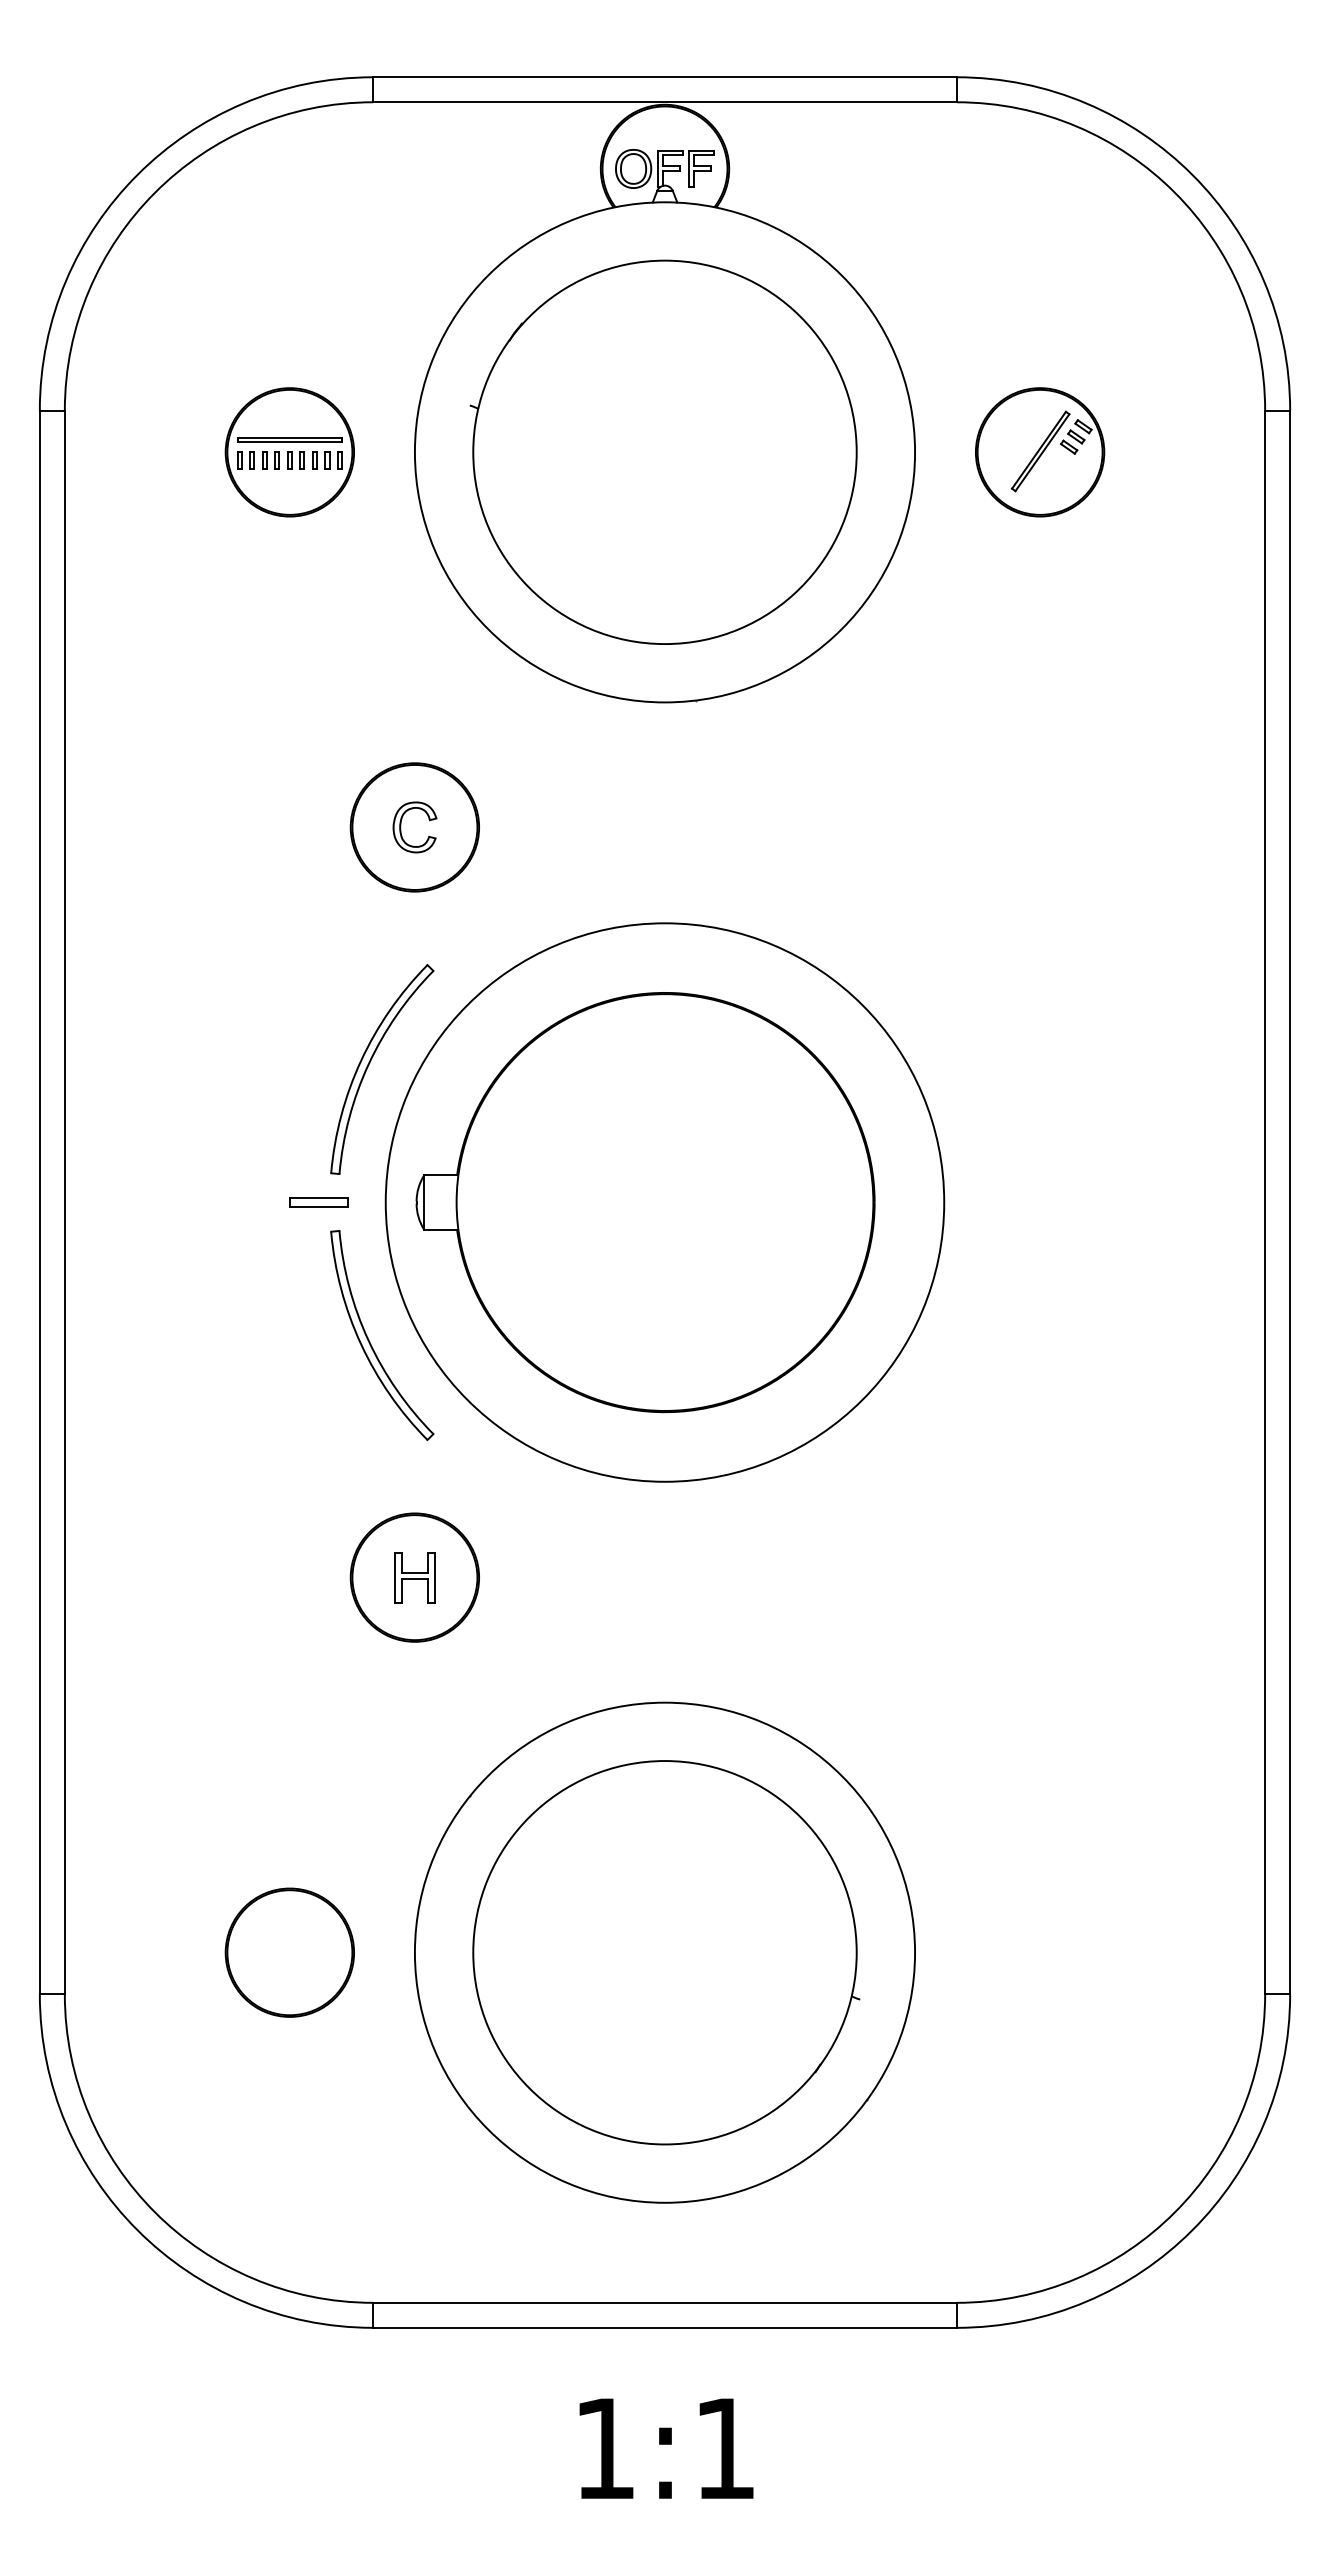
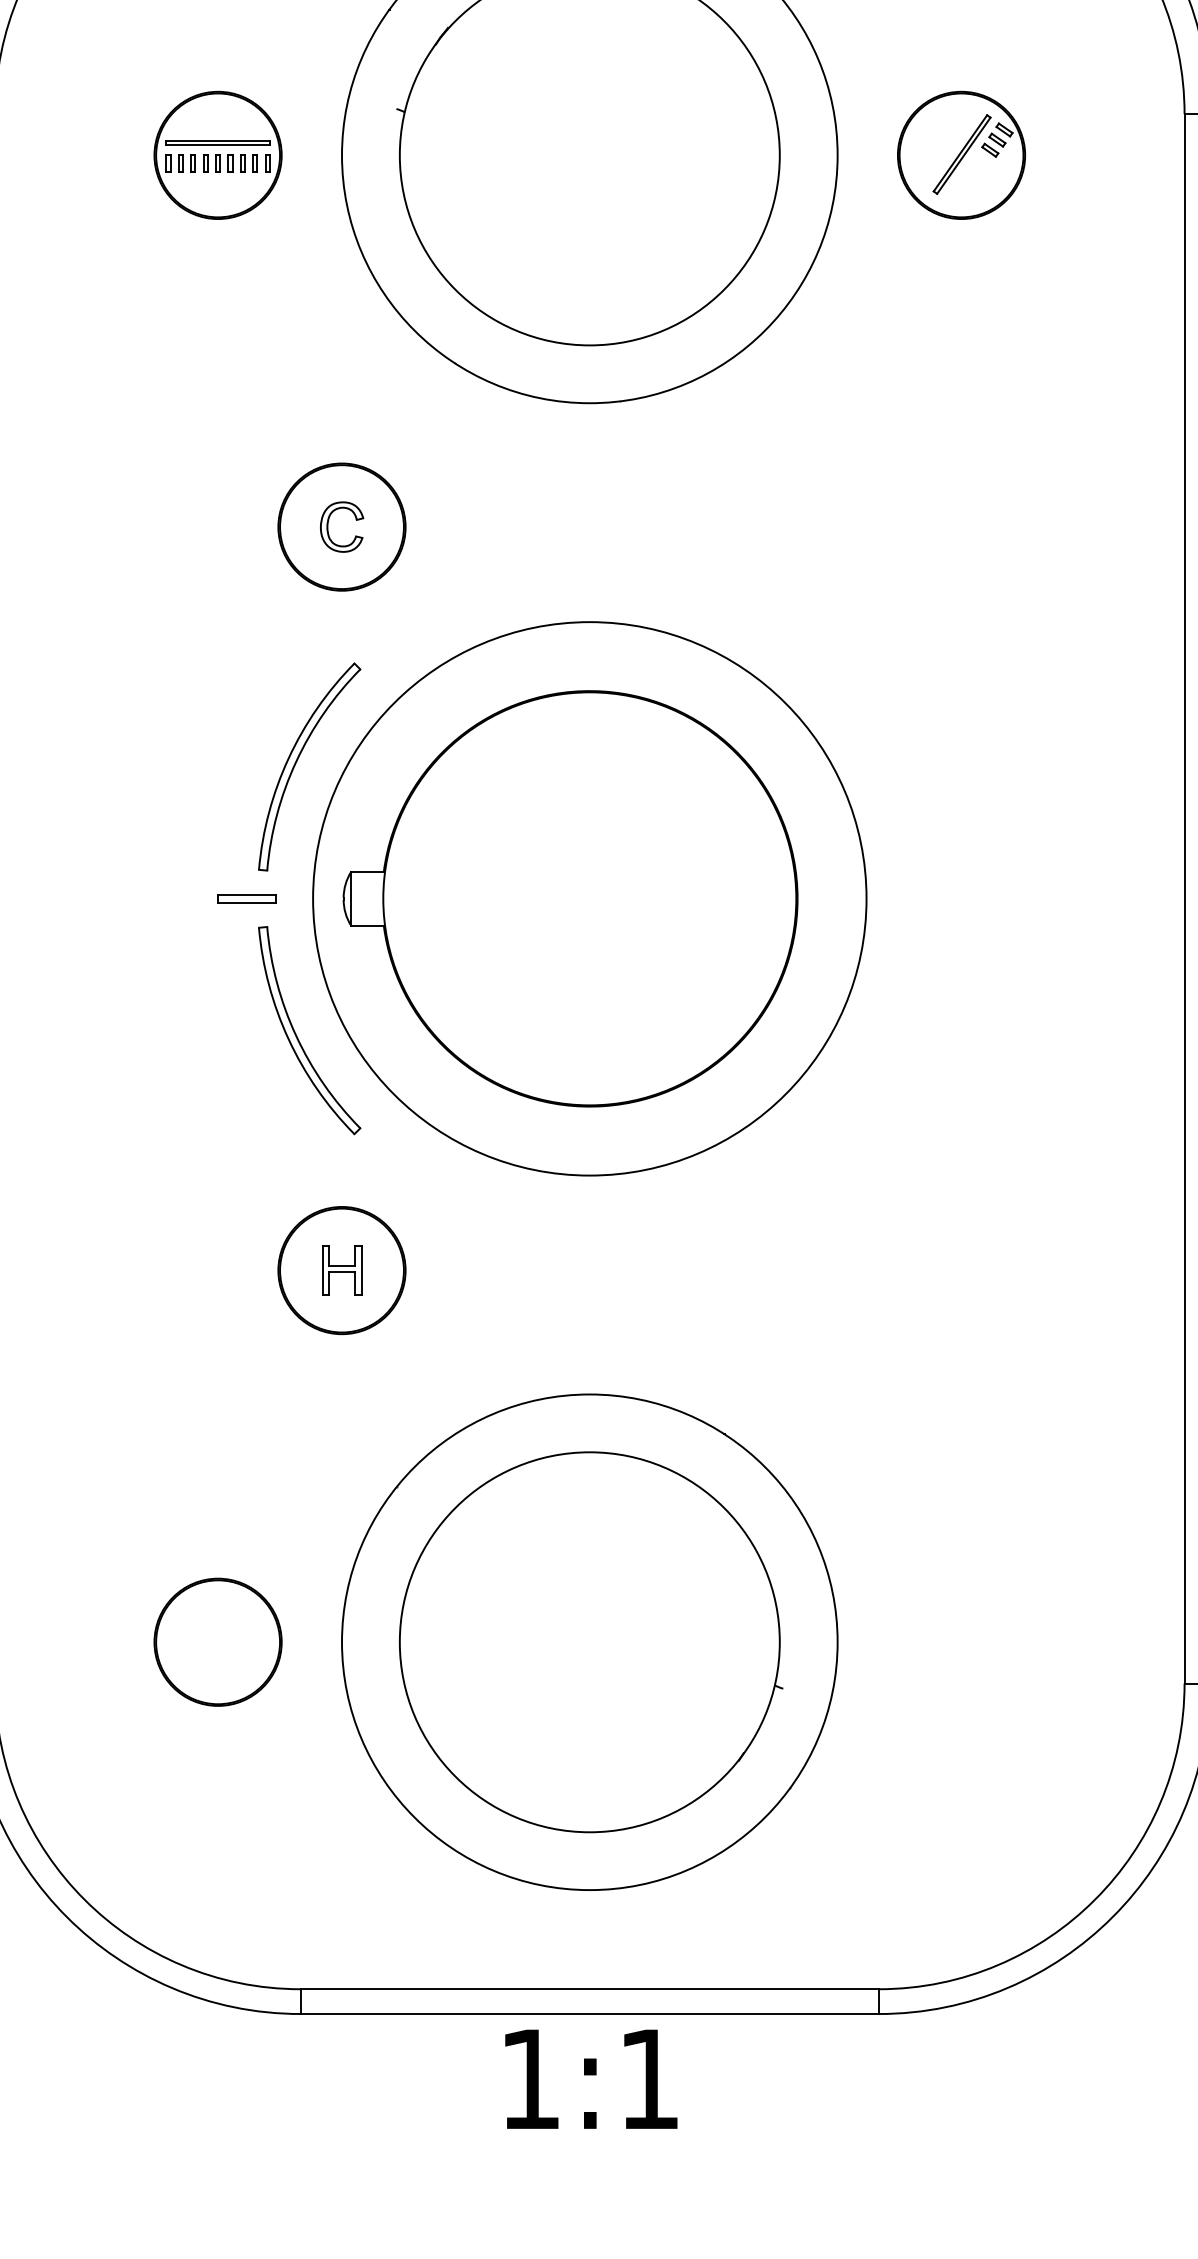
text: (666, 2448) -> (591, 2079), moved

